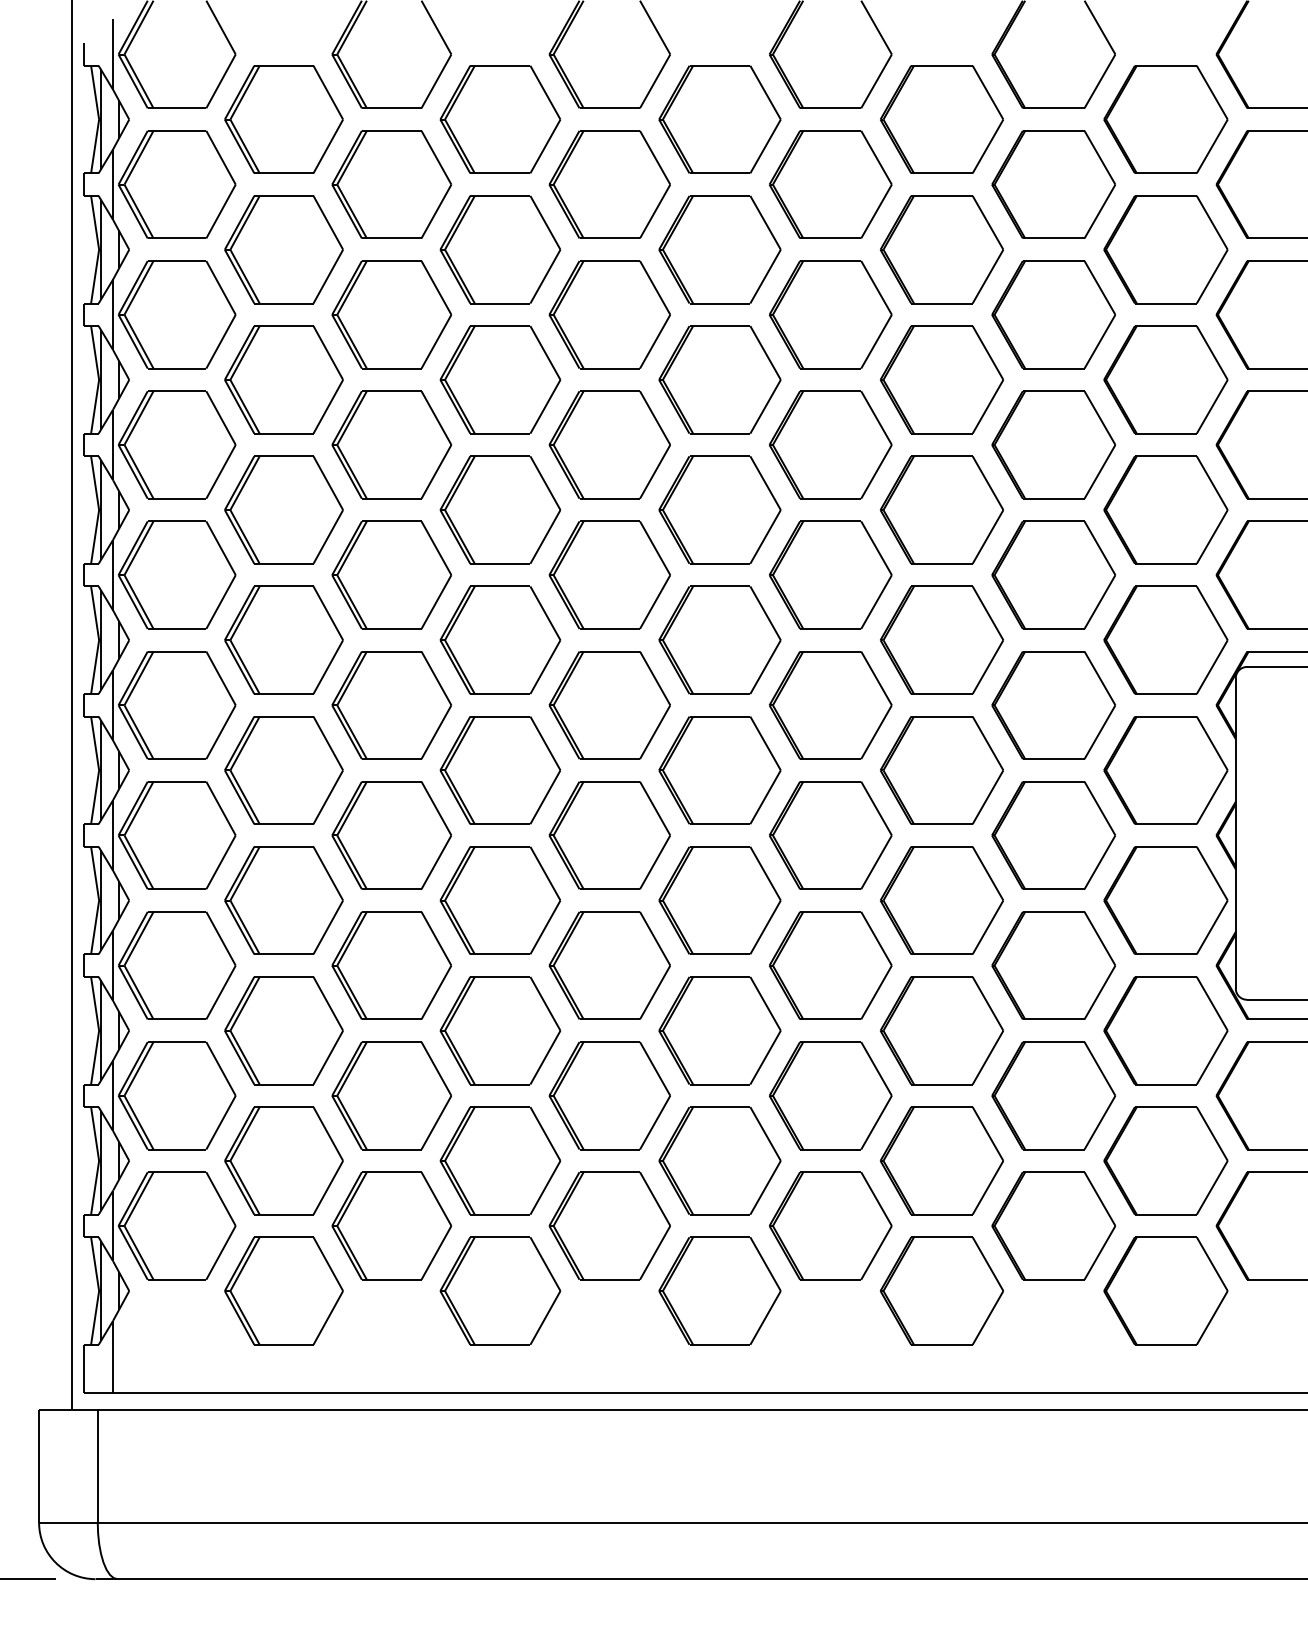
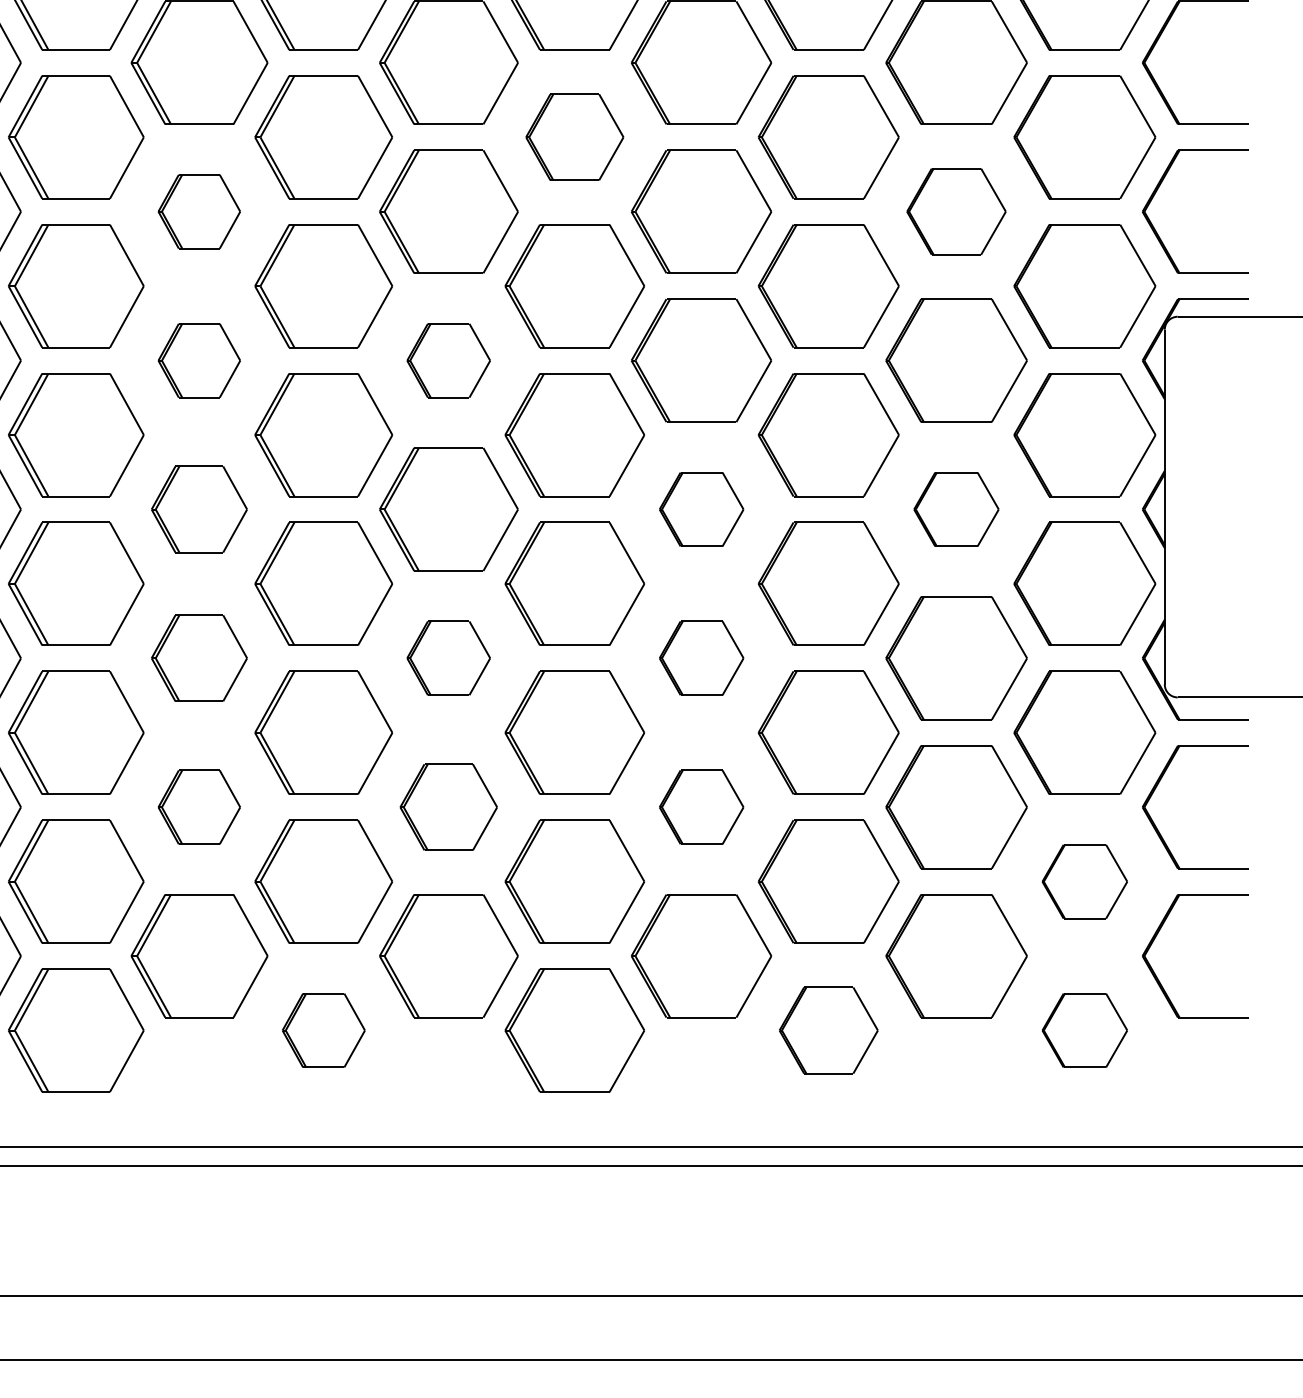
part: (719, 509) -> (574, 136), size x0.7
part: (391, 574) -> (199, 211), size x0.6
part: (1053, 574) -> (956, 211), size x0.7
part: (391, 705) -> (199, 360), size x0.6
part: (609, 705) -> (448, 360), size x0.6
part: (391, 835) -> (199, 509), size x0.7
part: (830, 835) -> (701, 509), size x0.6
part: (1053, 835) -> (956, 509), size x0.6
part: (391, 965) -> (199, 658), size x0.7
part: (609, 965) -> (448, 658), size x0.6
part: (830, 965) -> (701, 658), size x0.6
part: (391, 1095) -> (199, 806), size x0.6
part: (609, 1095) -> (448, 806), size x0.7
part: (830, 1095) -> (701, 806), size x0.6
part: (1165, 1160) -> (1084, 881), size x0.6
part: (500, 1290) -> (323, 1029), size x0.6
part: (941, 1290) -> (828, 1029), size x0.7
part: (1165, 1290) -> (1084, 1029), size x0.6

